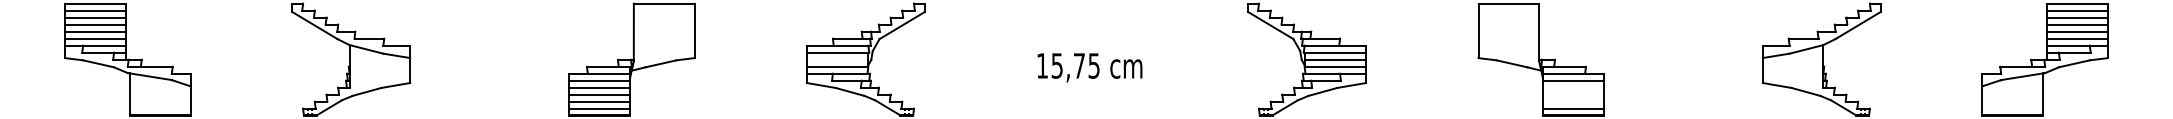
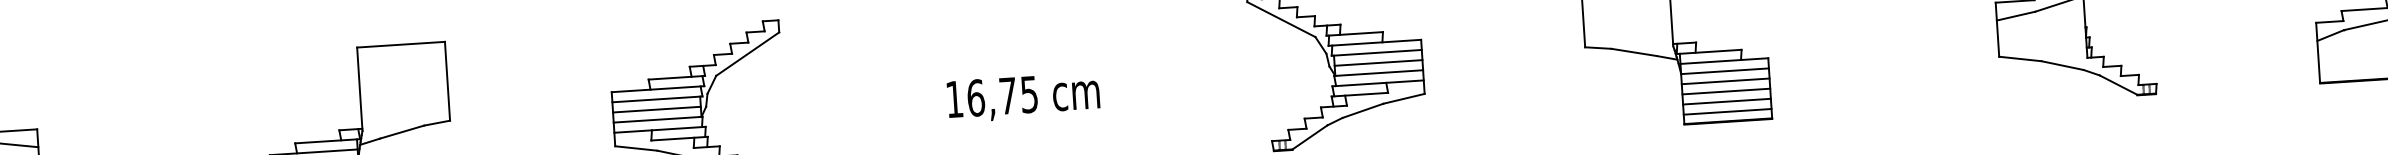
line: (836, 59) -> (655, 109), added
text: (1057, 65) -> (976, 97), 15,75 -> 16,75
line: (1573, 87) -> (1725, 80), added
line: (1573, 94) -> (1726, 91), added
line: (1573, 101) -> (1726, 101), added

